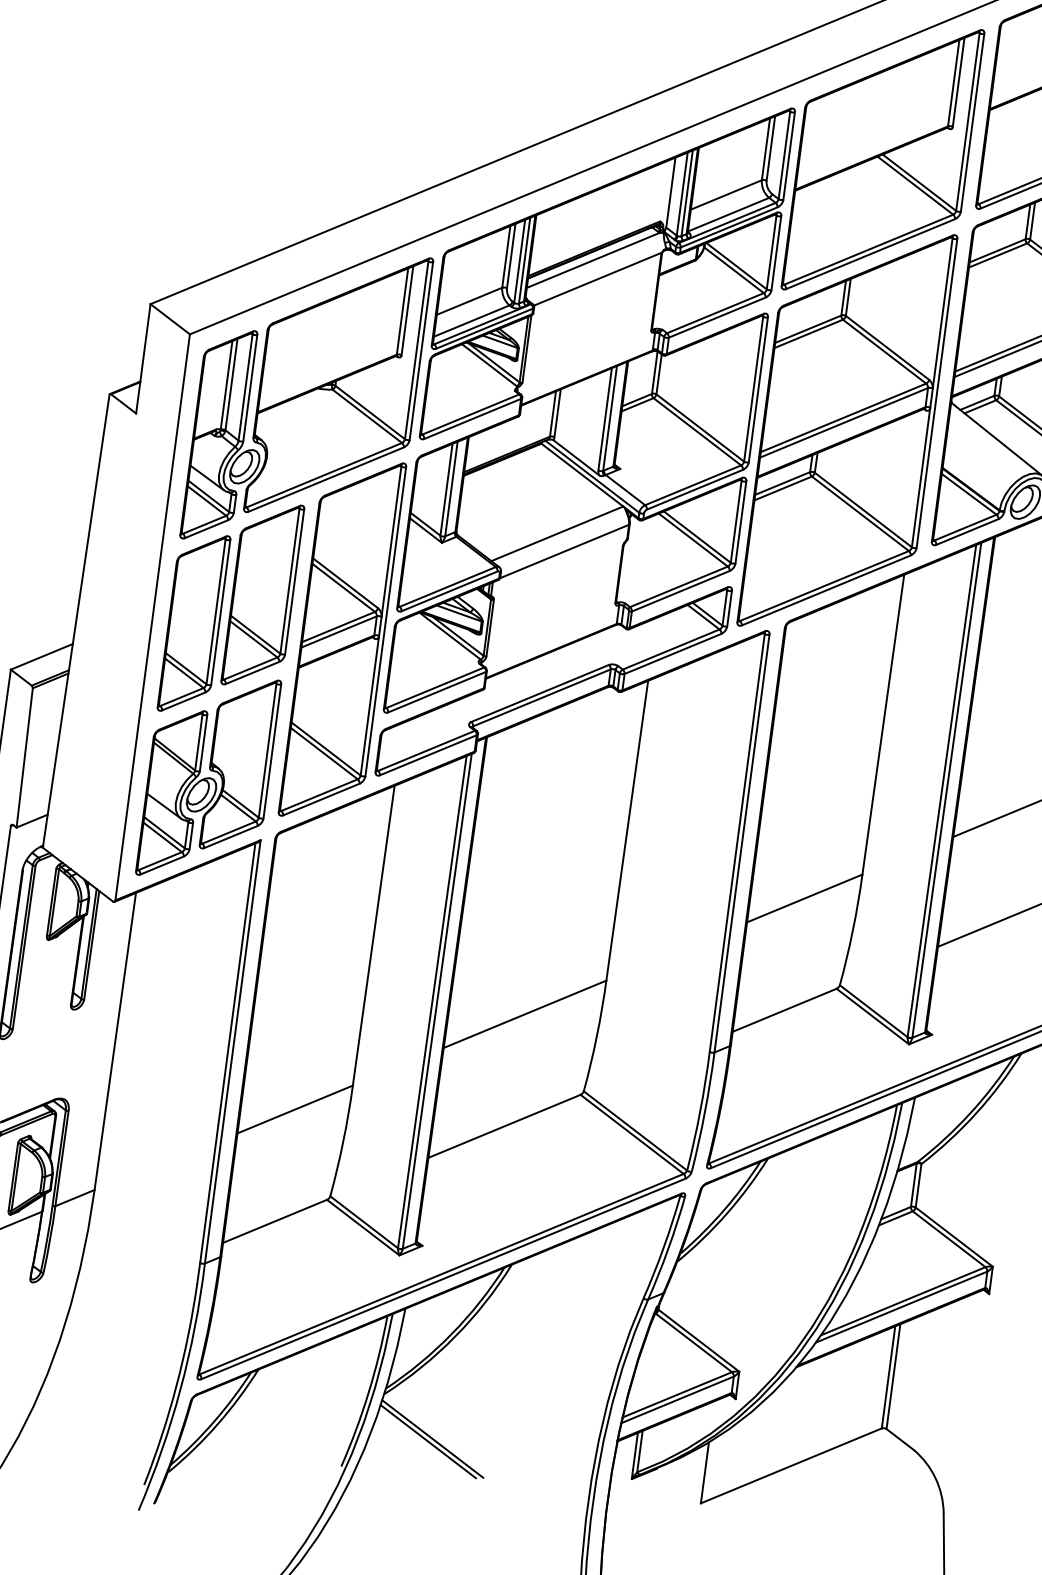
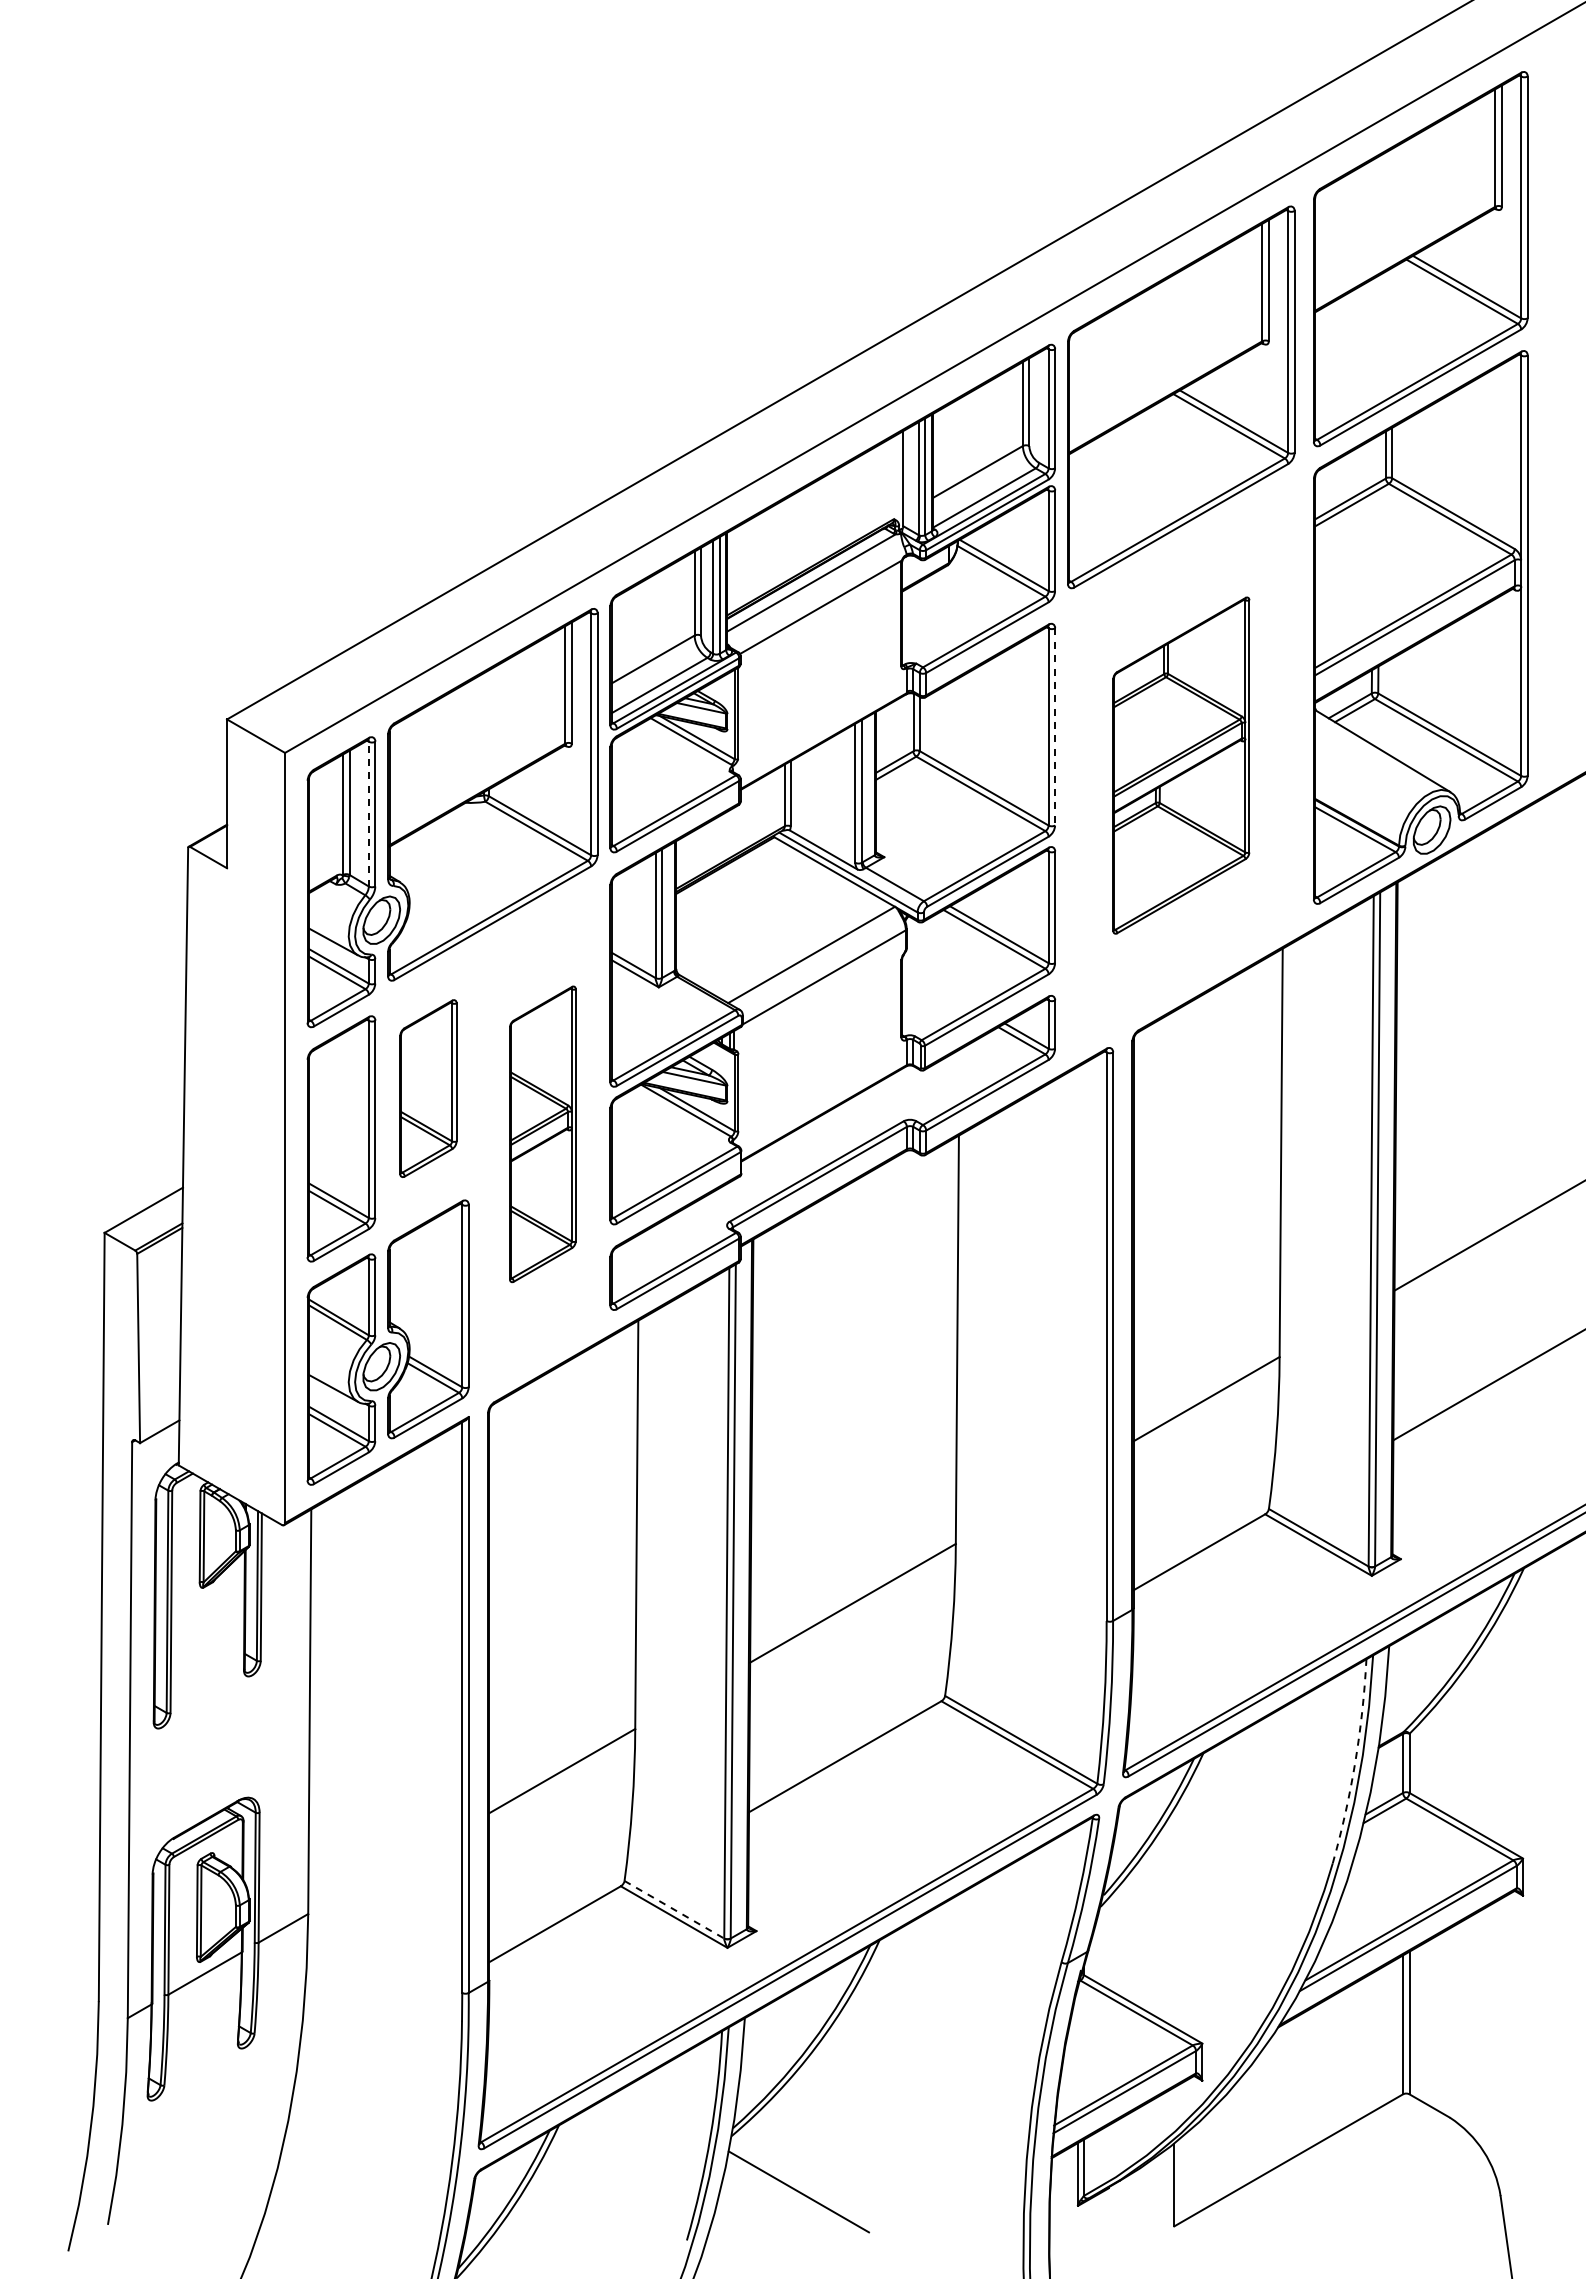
line: (245, 386) -> (368, 813), solid -> dashed
line: (758, 389) -> (1055, 726), solid -> dashed
part: (847, 430) -> (1181, 765), size x0.6
part: (262, 594) -> (428, 1088), size x0.7
part: (342, 639) -> (542, 1134), size x0.6
arc: (878, 1179) -> (1355, 1762), solid -> dashed
line: (364, 1222) -> (674, 1909), solid -> dashed
line: (432, 1438) -> (804, 2187), removed

